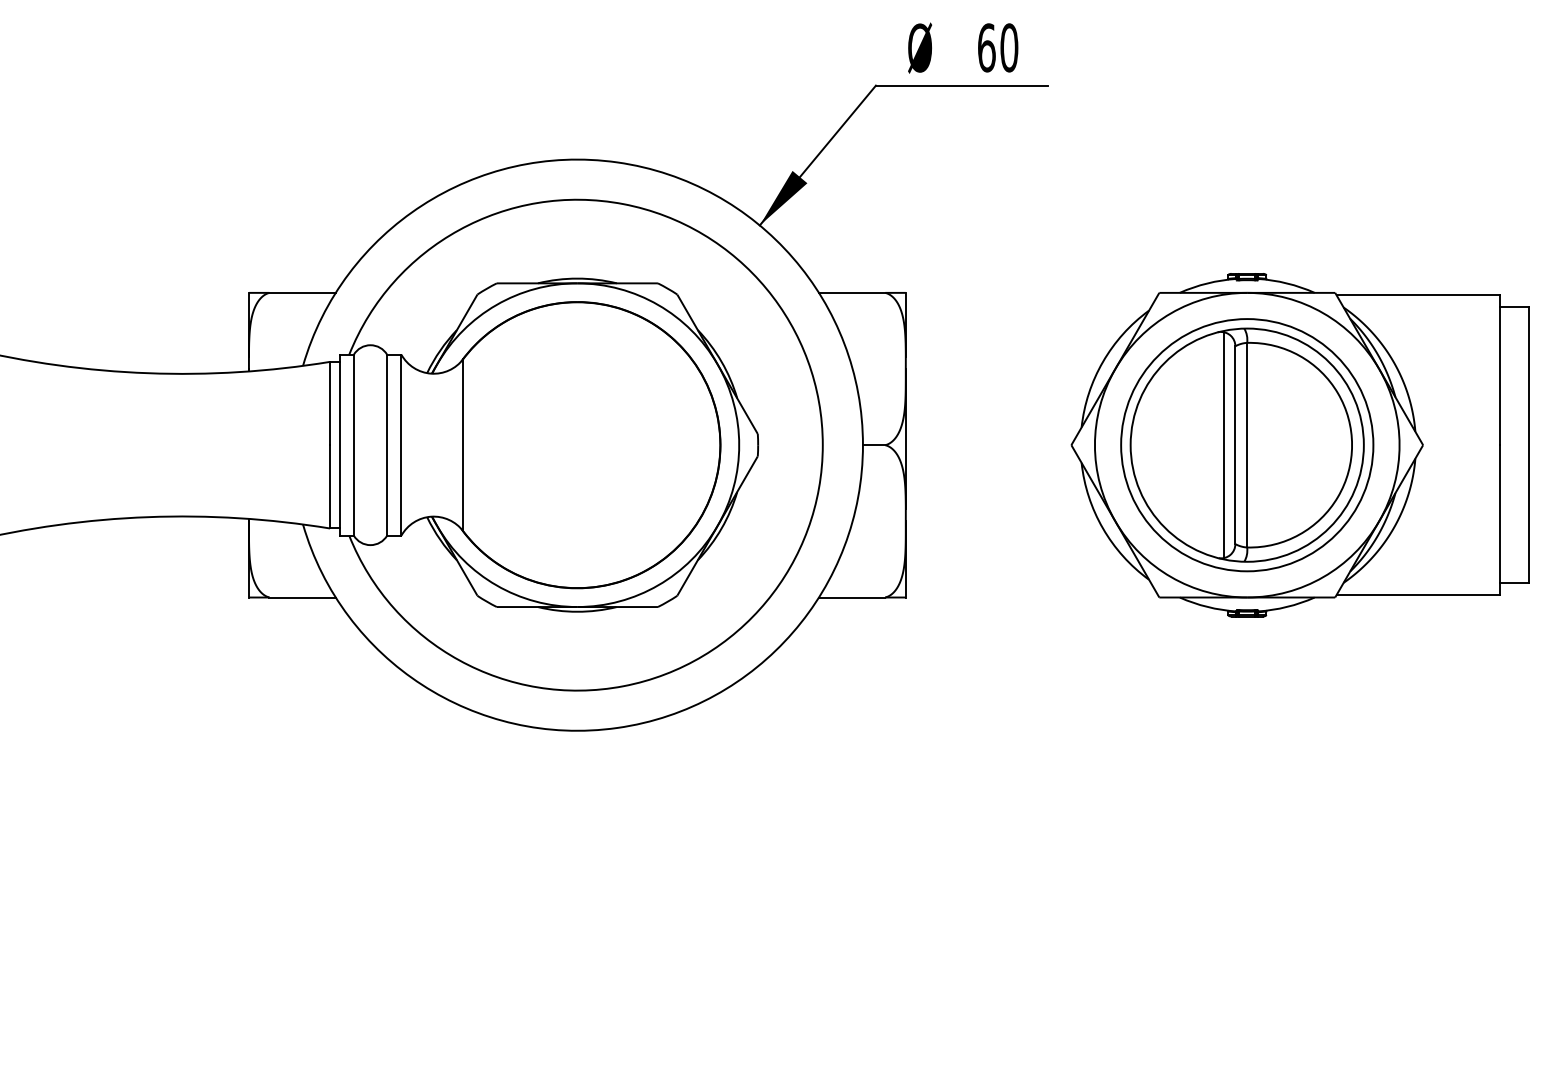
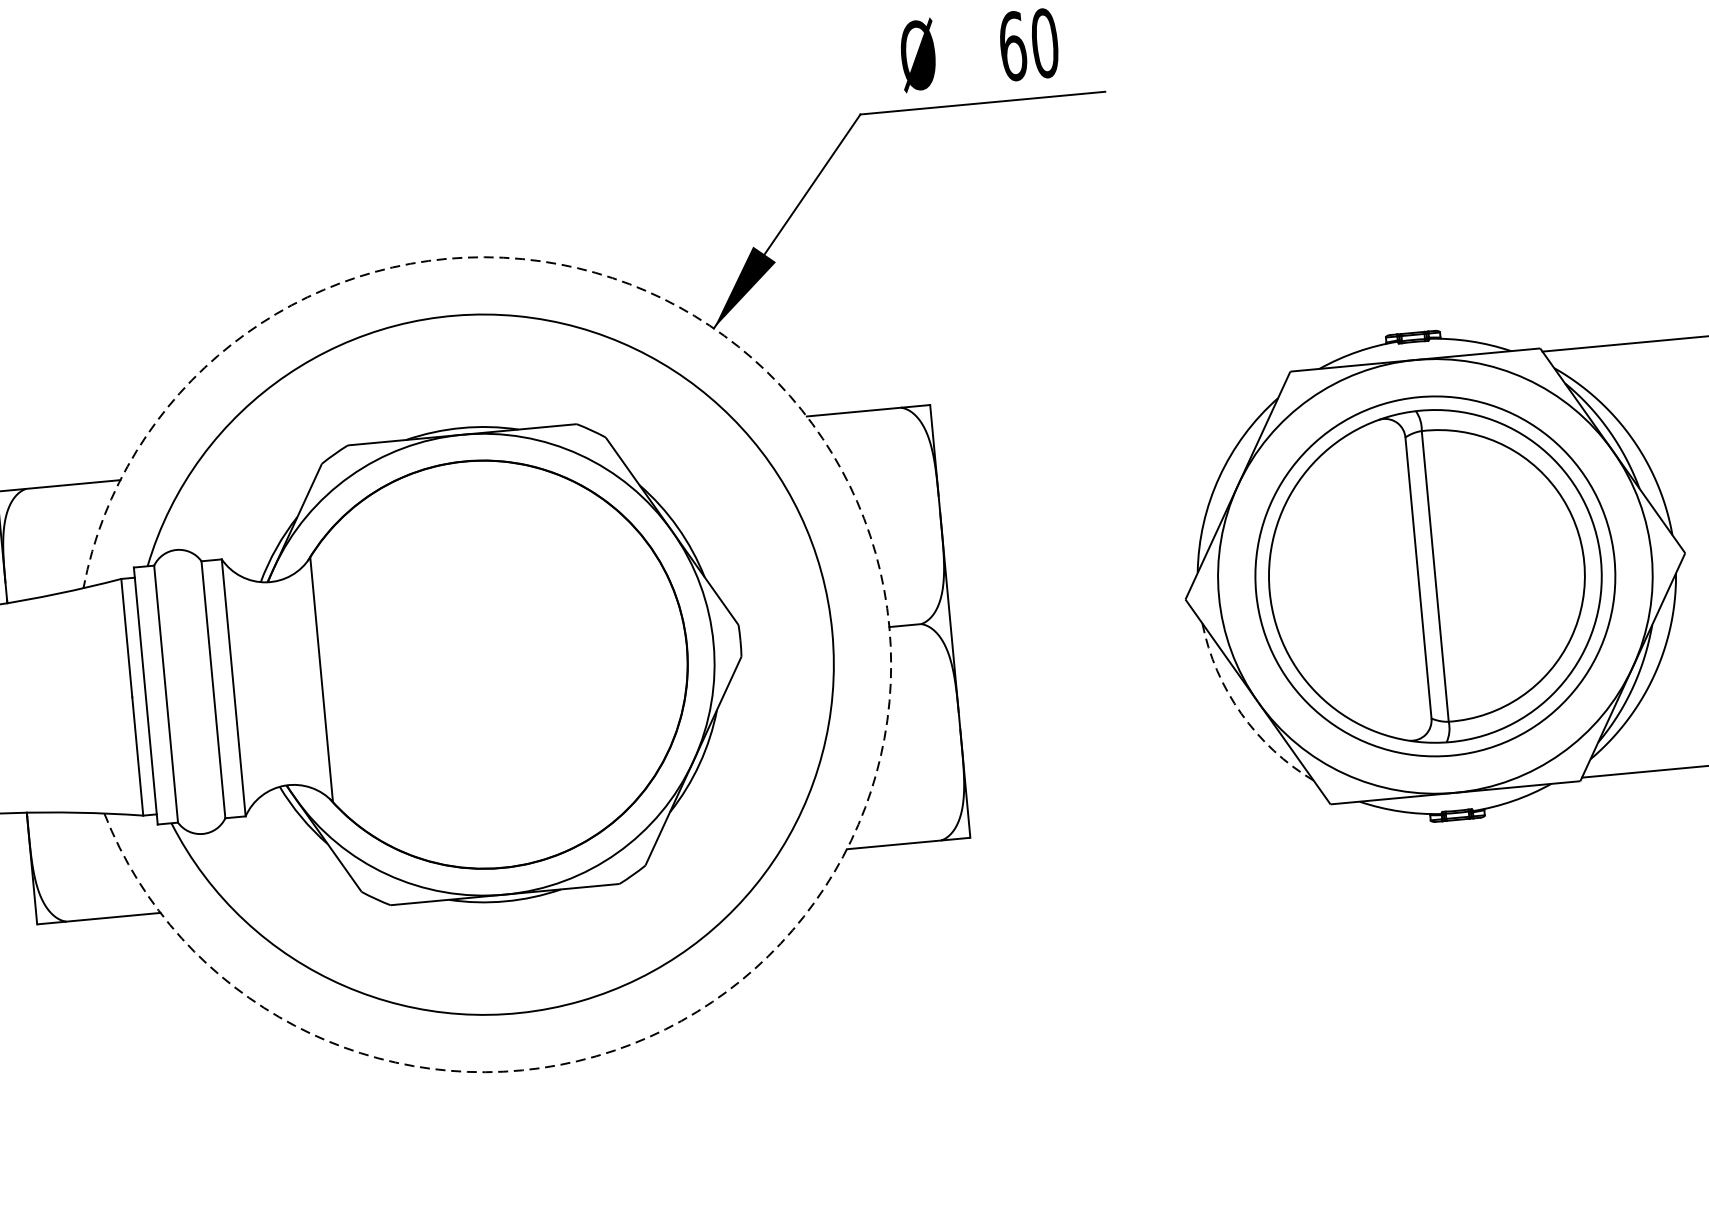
arc: (862, 445) -> (888, 627), solid -> dashed
line: (1223, 445) -> (1401, 579), removed
arc: (1102, 528) -> (1240, 713), solid -> dashed

